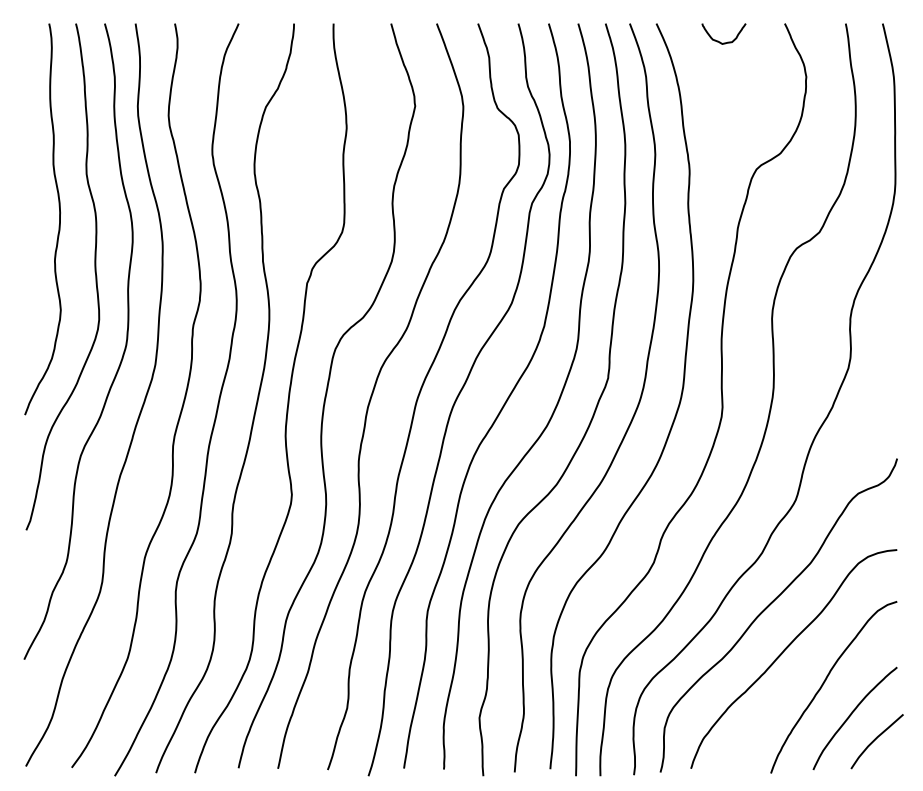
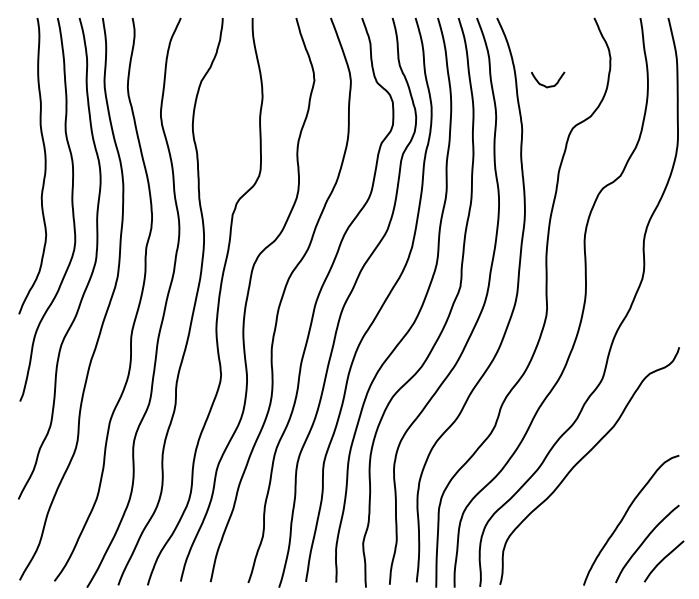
curve: (725, 41) -> (549, 85), moved
curve: (786, 650) -> (595, 492), removed

